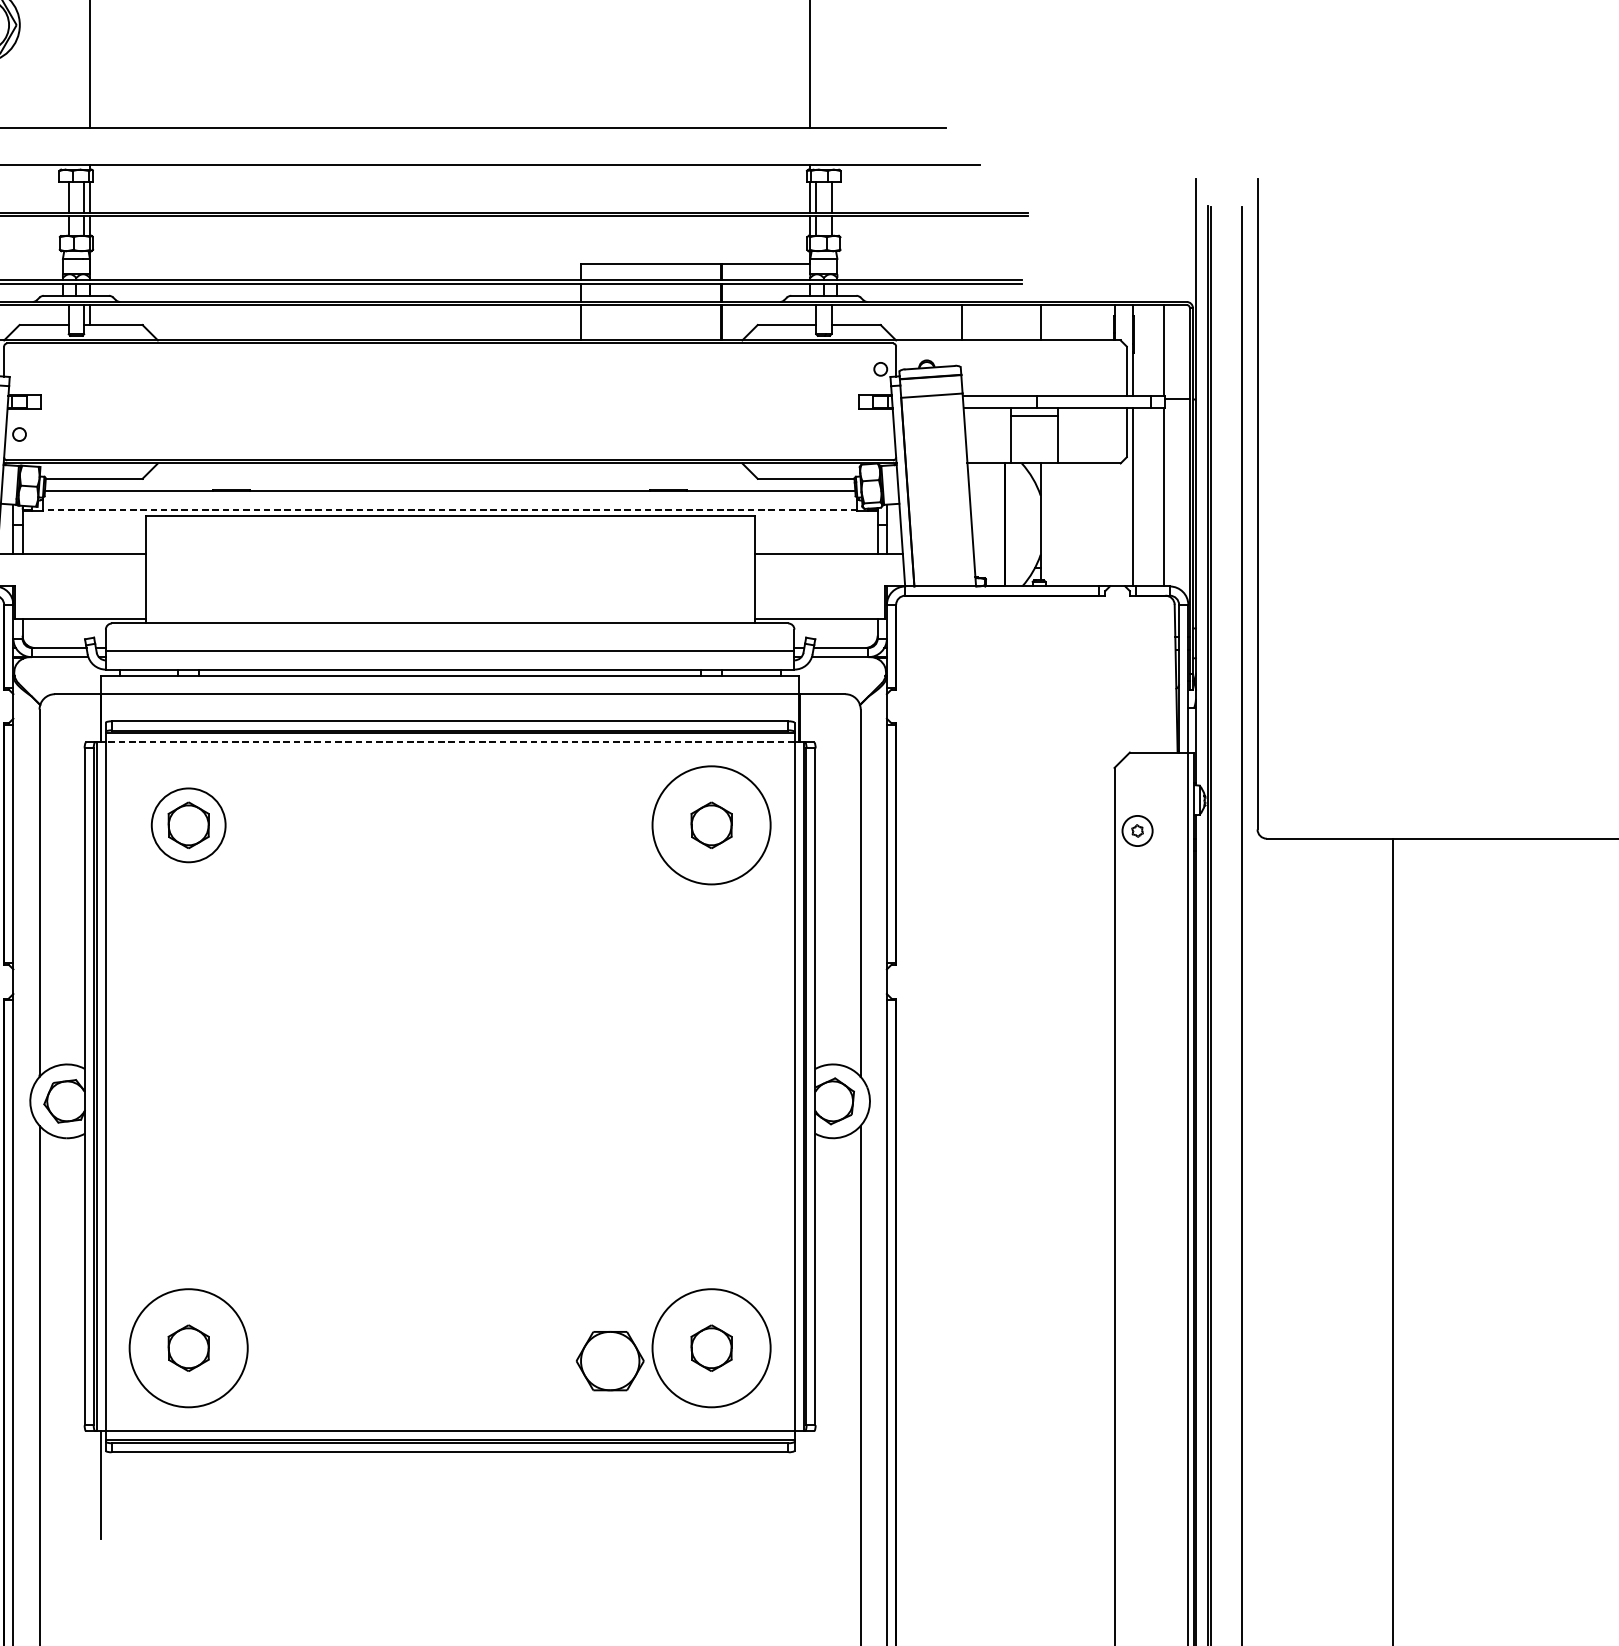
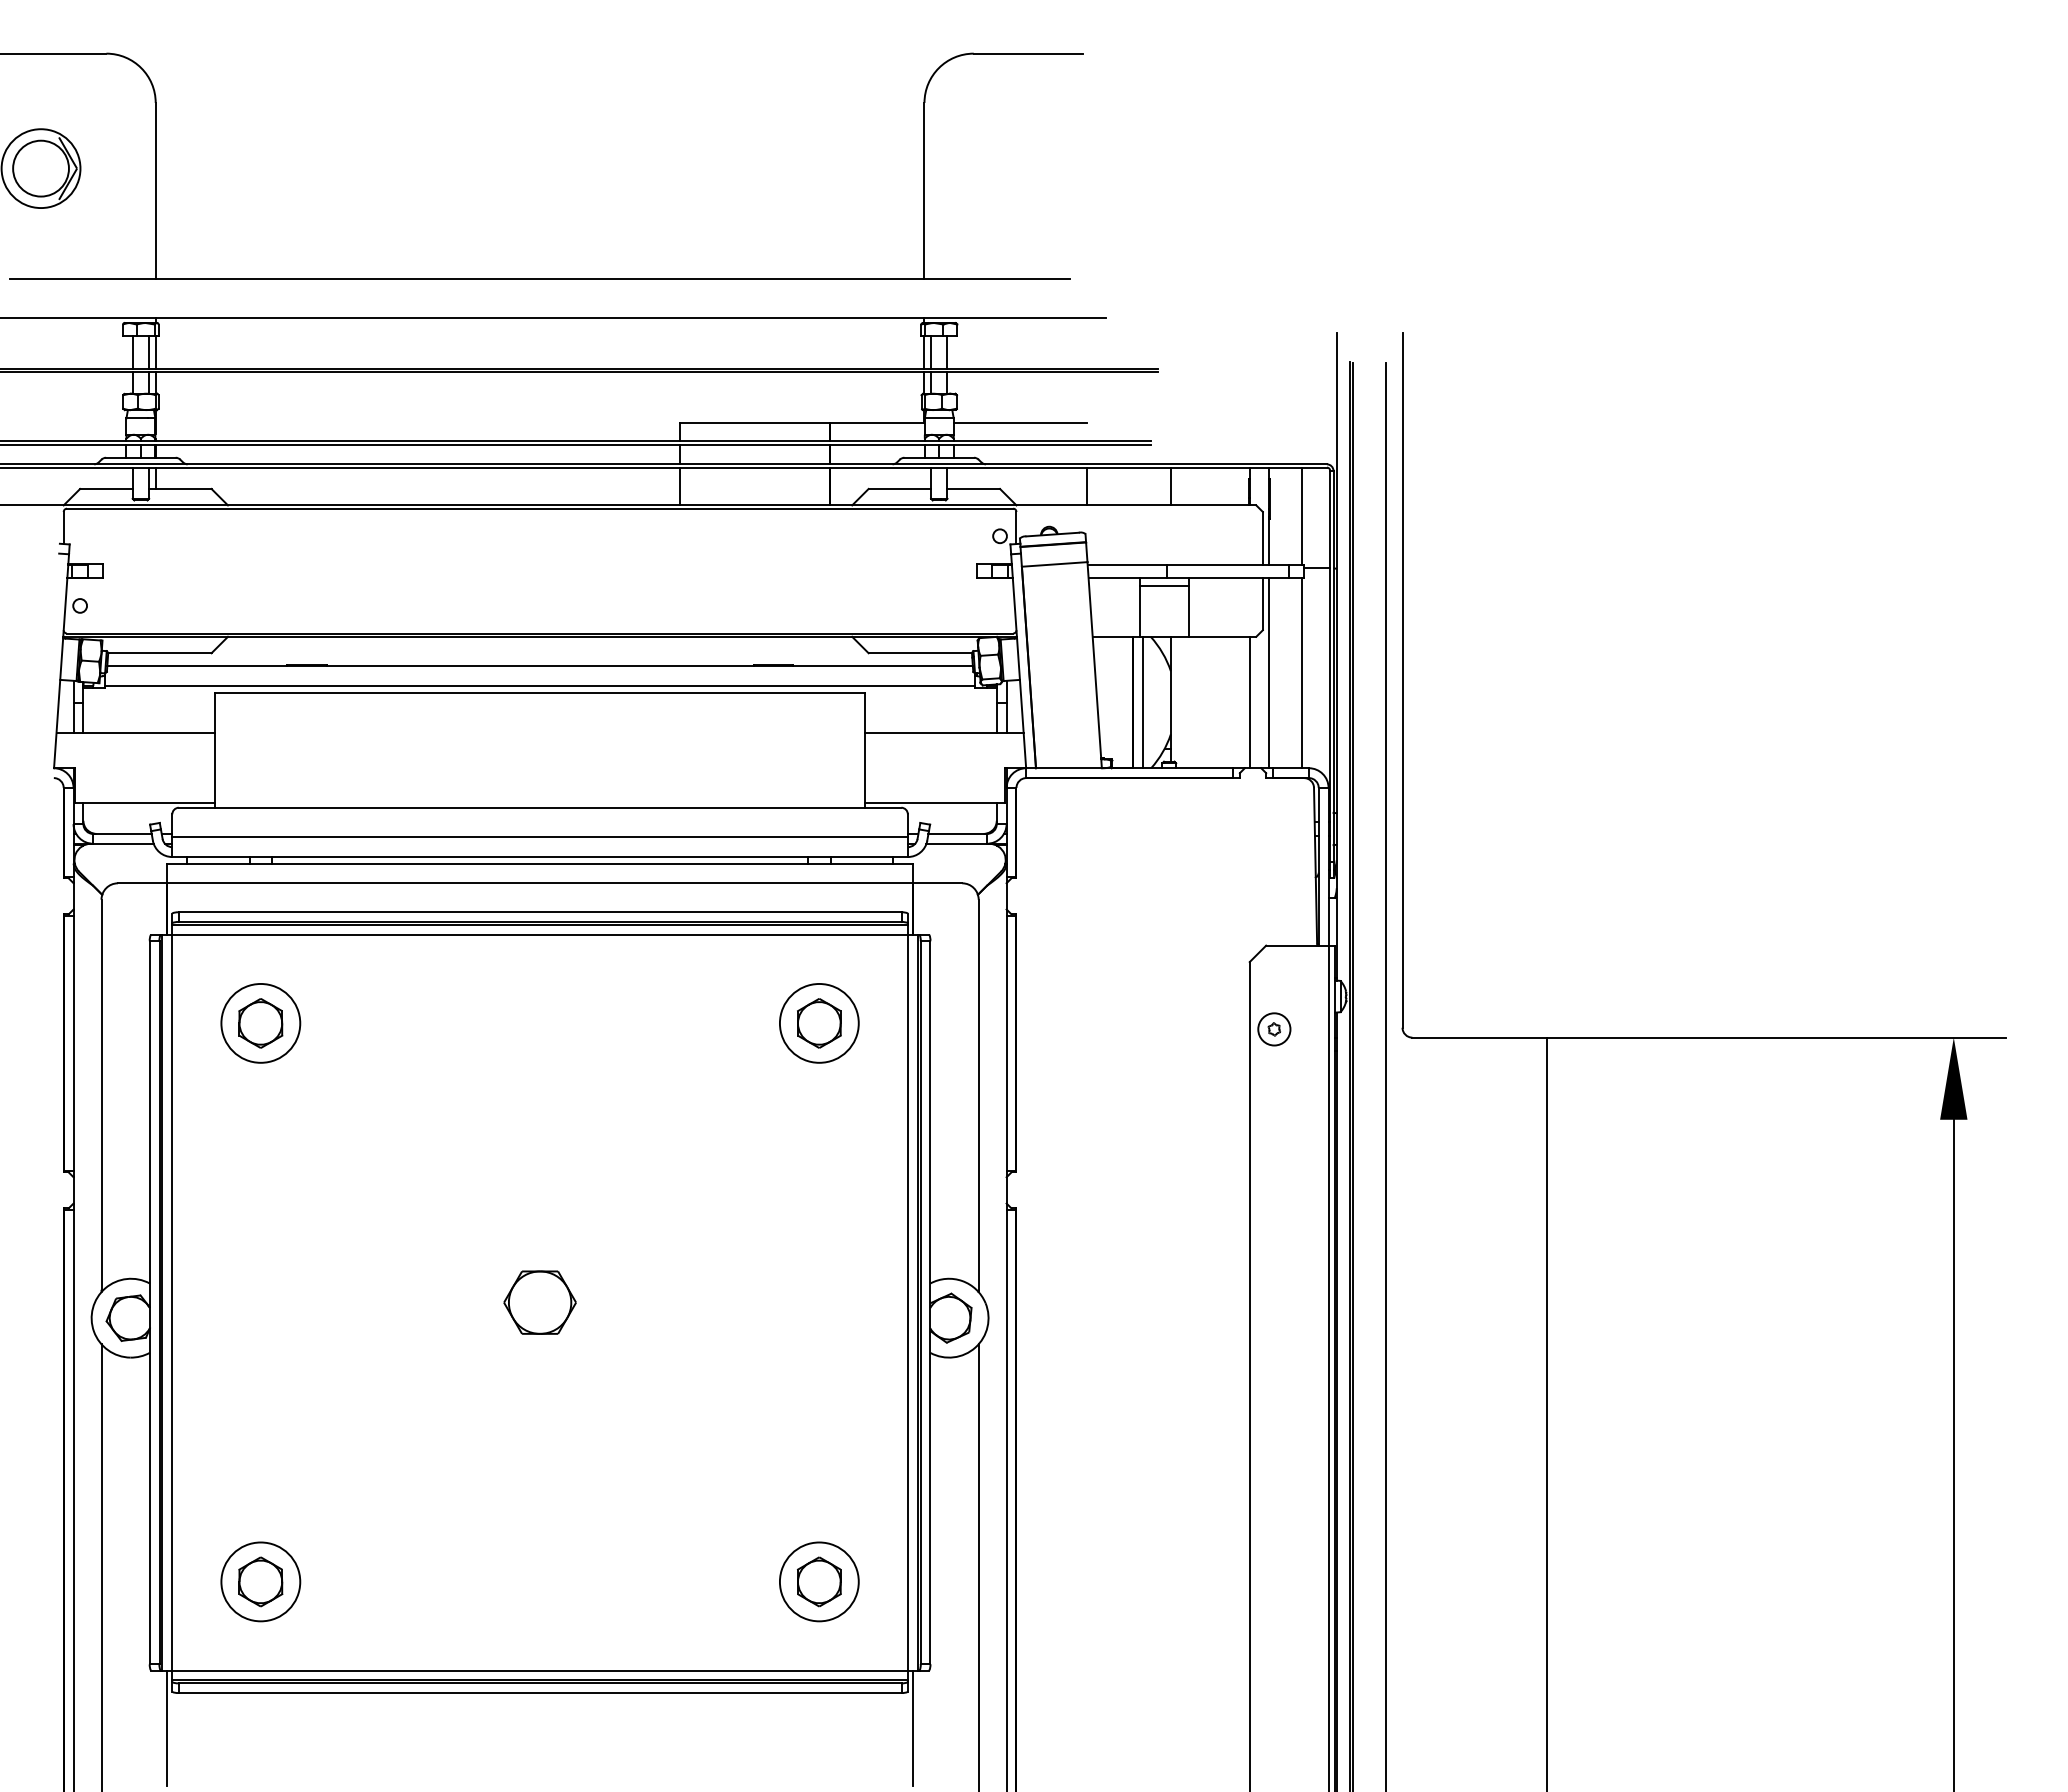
line: (899, 263) -> (1020, 423), added
line: (450, 509) -> (540, 686), dashed -> solid
line: (1014, 524) -> (1142, 702), added
line: (1114, 524) -> (1249, 702), added
line: (450, 742) -> (540, 934), dashed -> solid
circle: (710, 824) -> (818, 1022), size x0.62
circle: (188, 1347) -> (260, 1581), size x0.62
circle: (710, 1347) -> (818, 1581), size x0.62
part: (609, 1360) -> (539, 1302), moved
line: (798, 1484) -> (912, 1727), added

